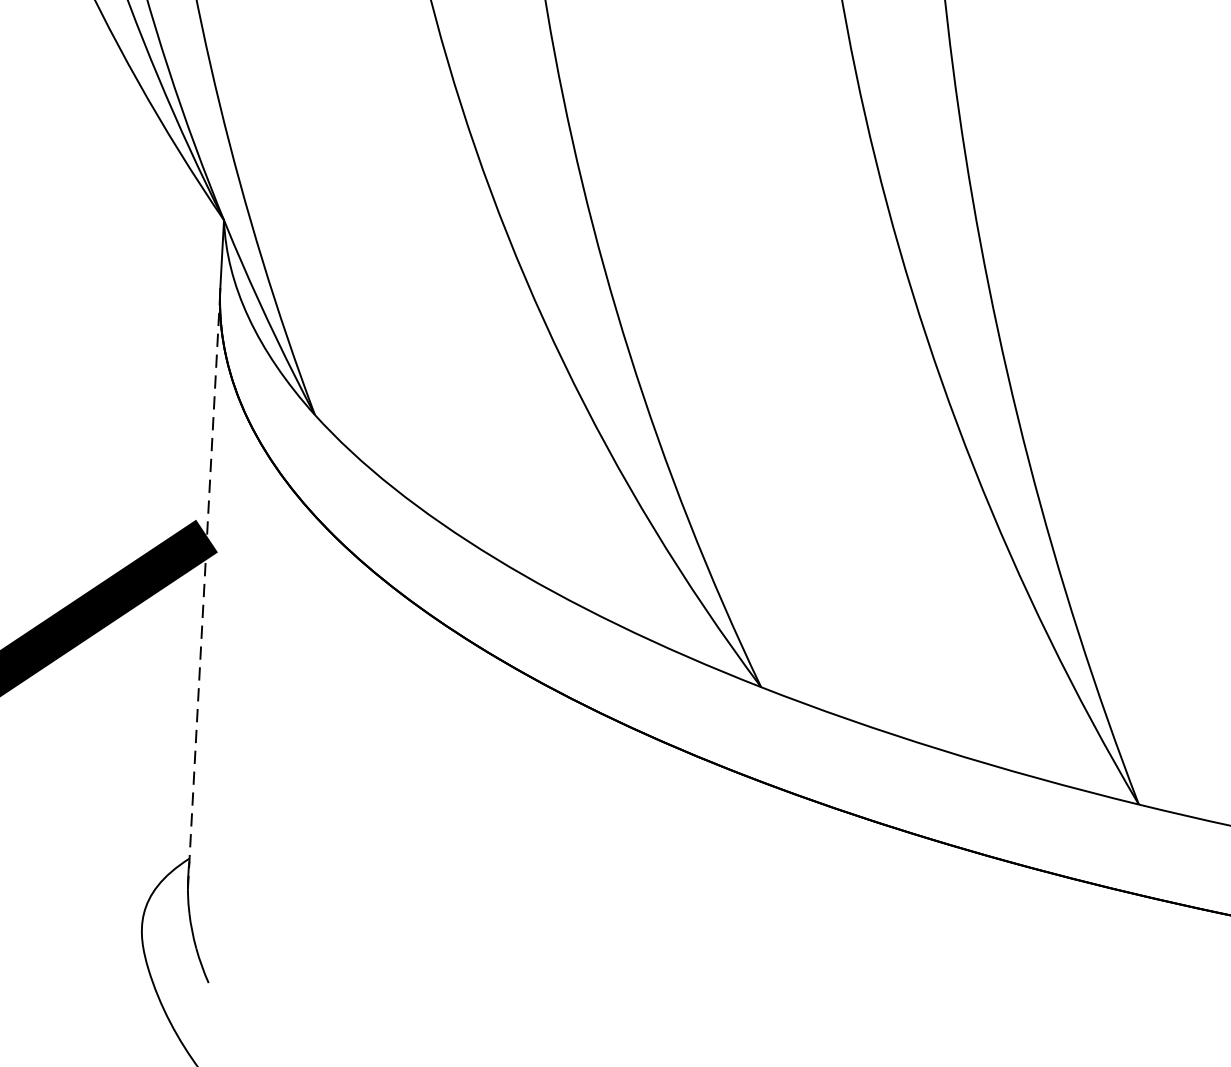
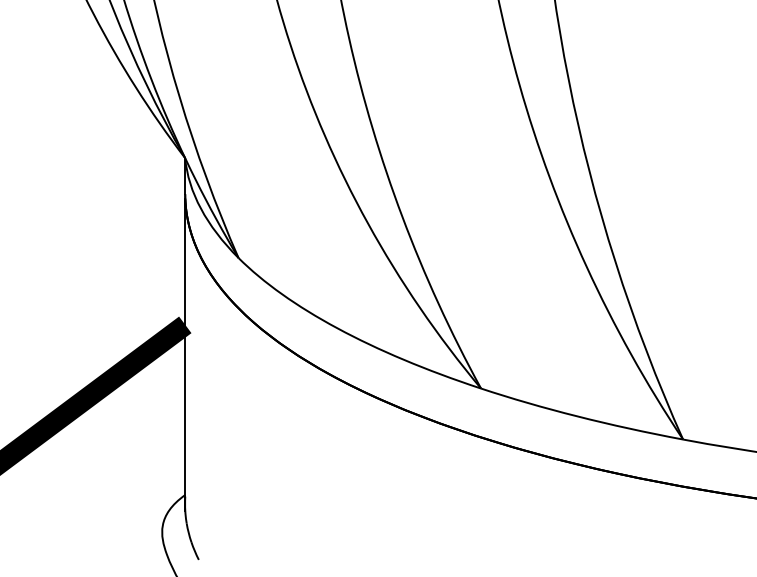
line: (204, 592) -> (185, 354), dashed -> solid

